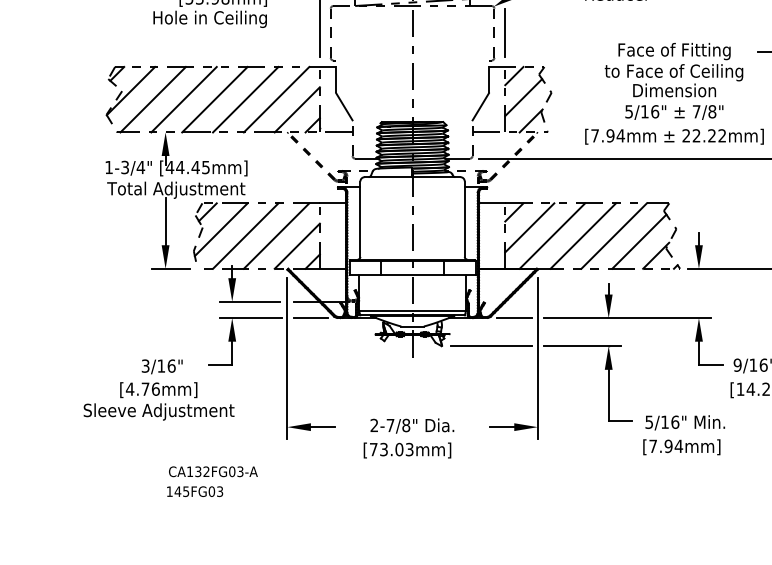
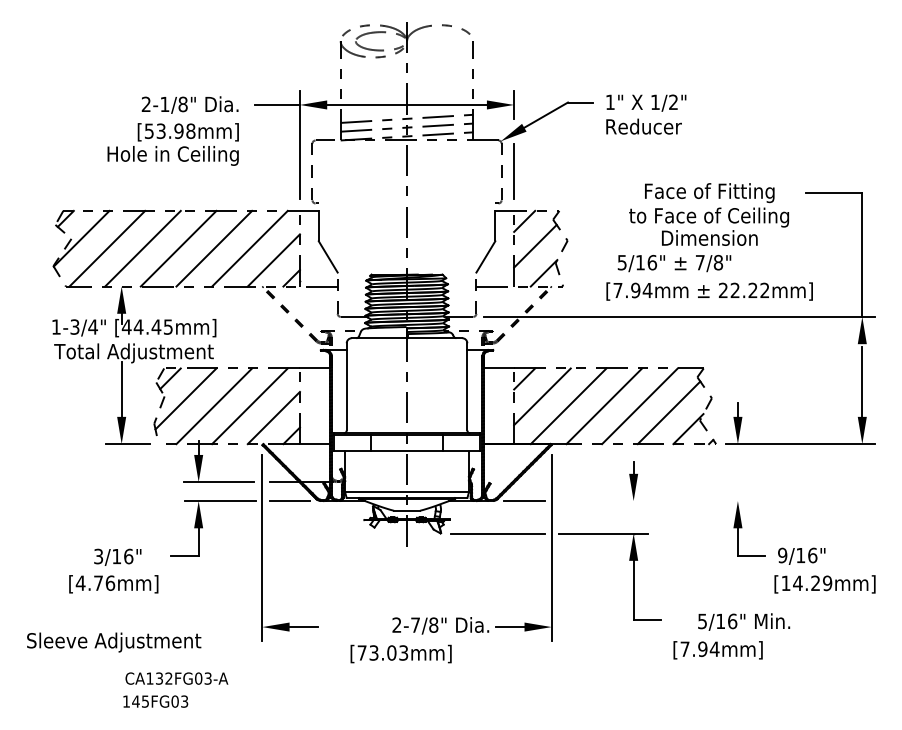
text: (674, 112) -> (674, 263), moved
line: (627, 318) -> (655, 501), removed
text: (159, 411) -> (114, 642), moved
text: (685, 422) -> (744, 621), moved
text: (412, 425) -> (440, 625), moved

